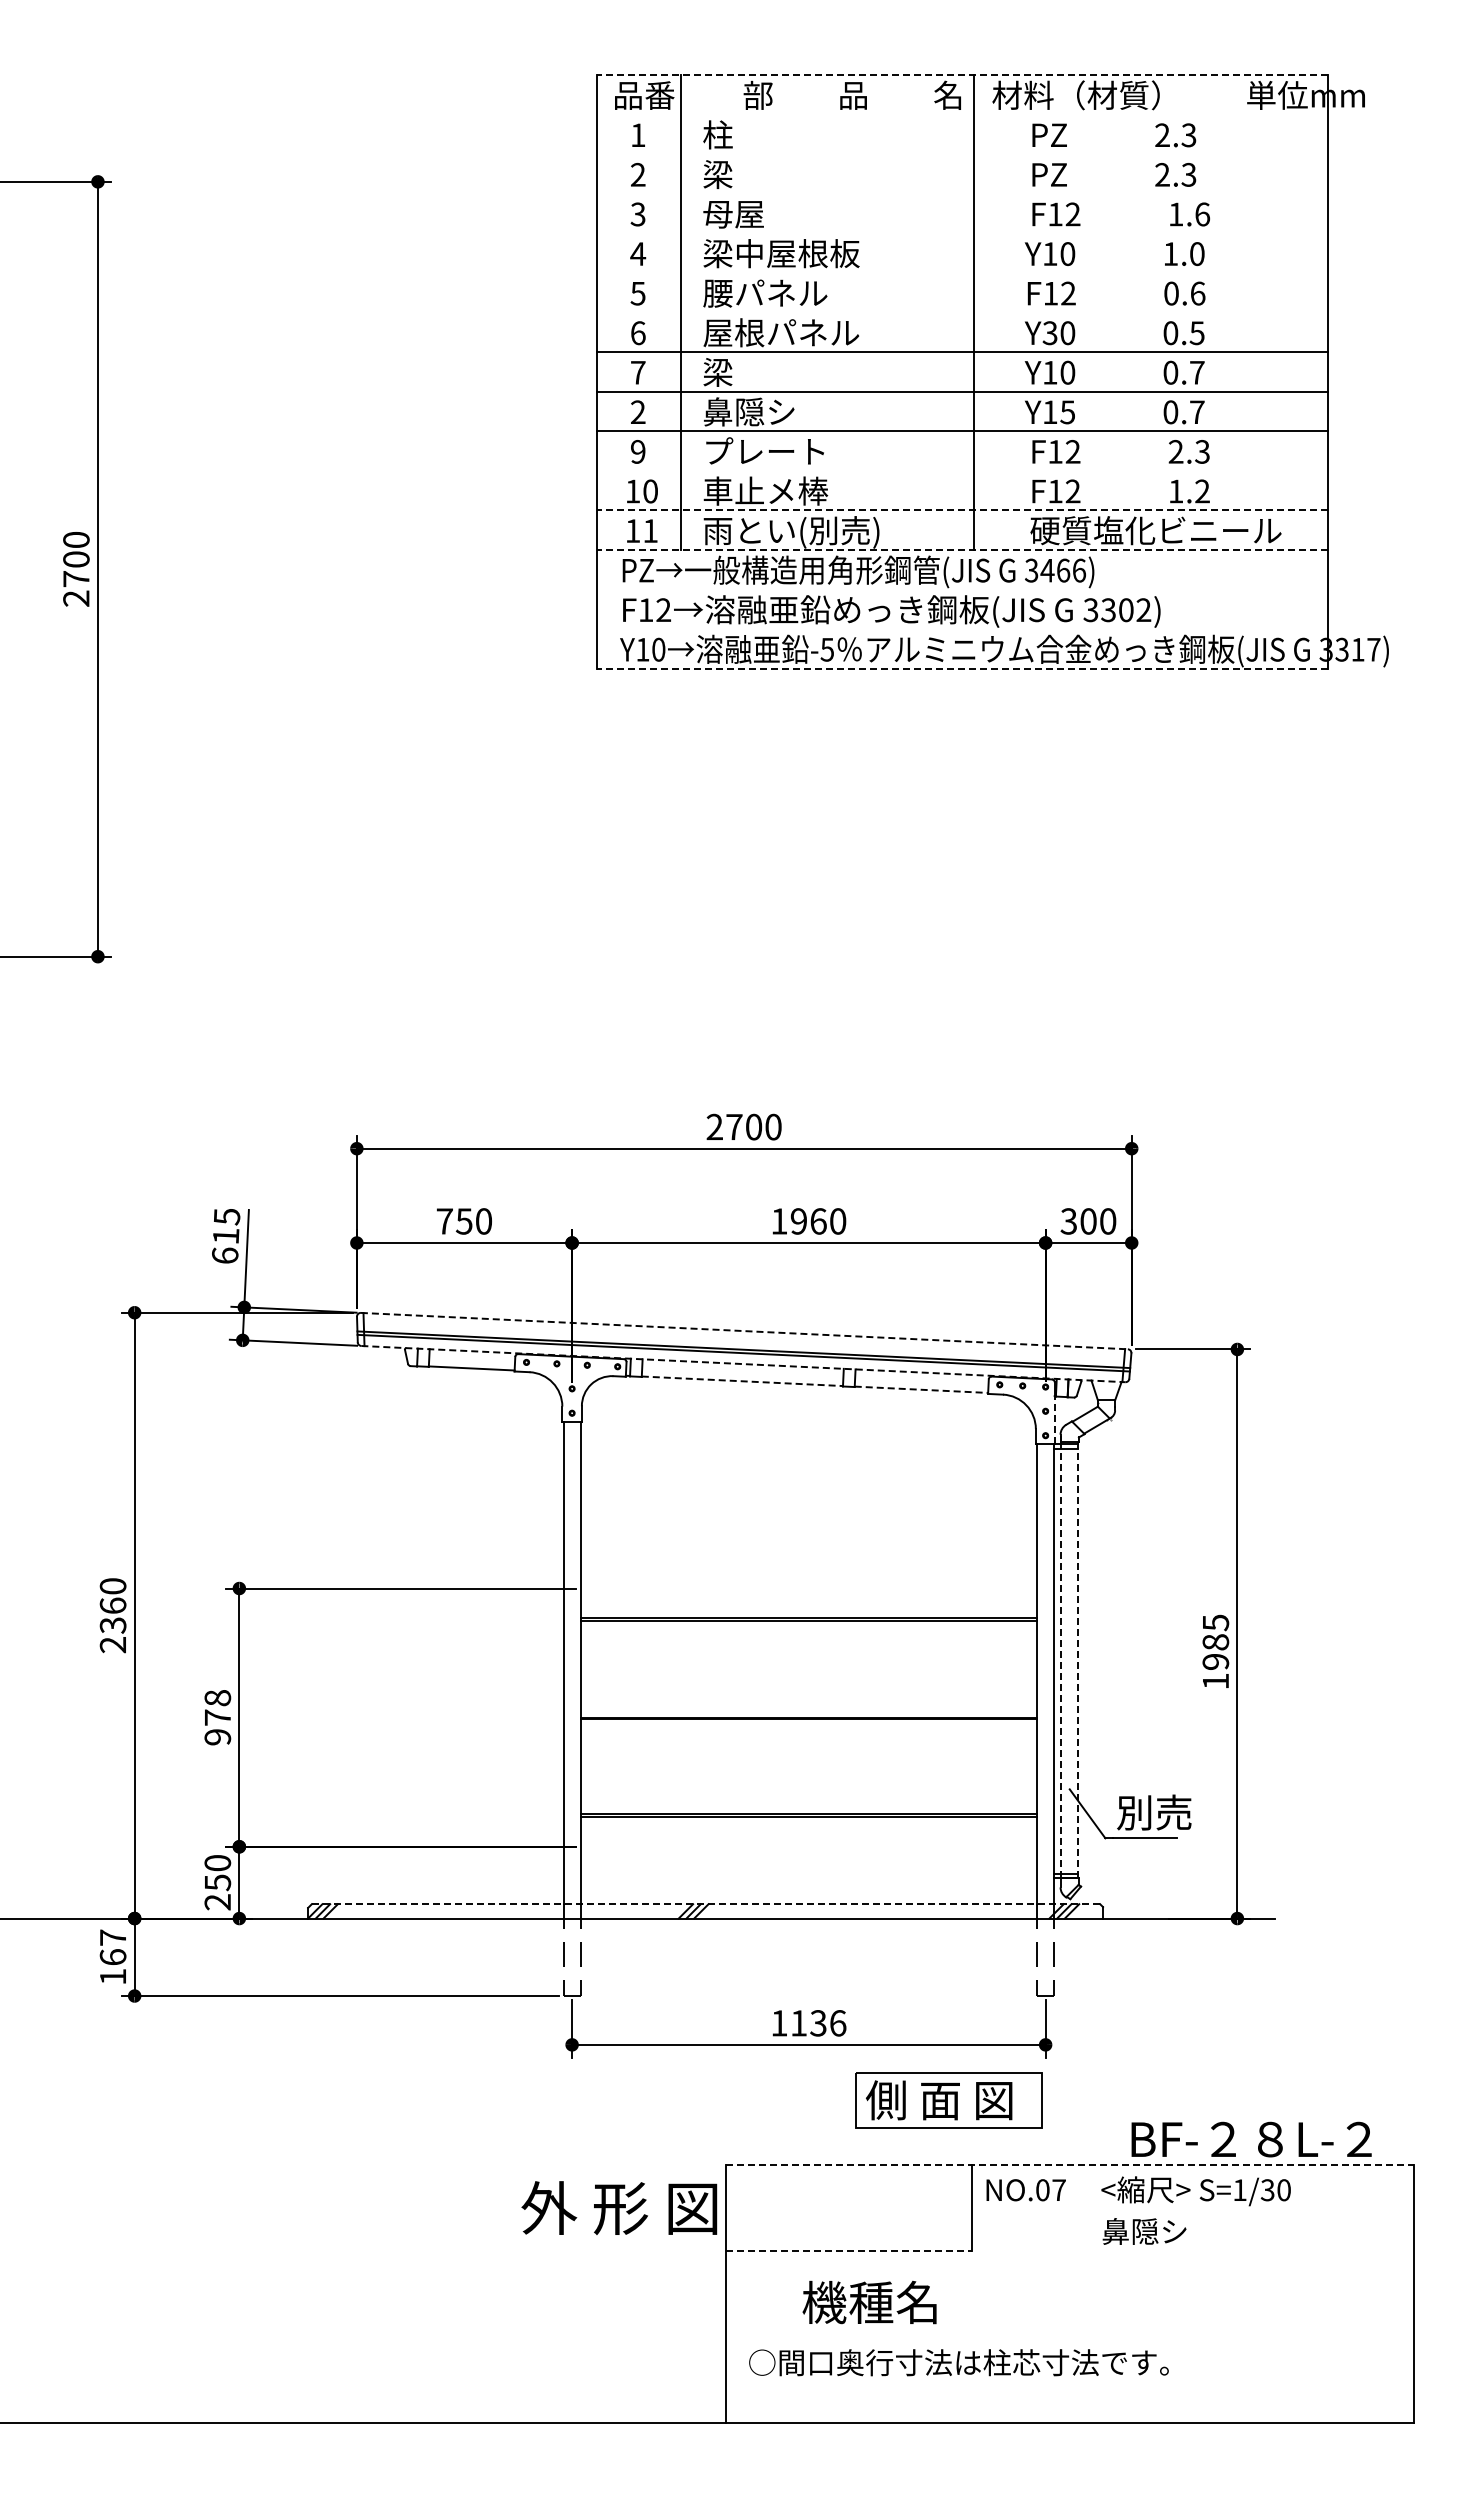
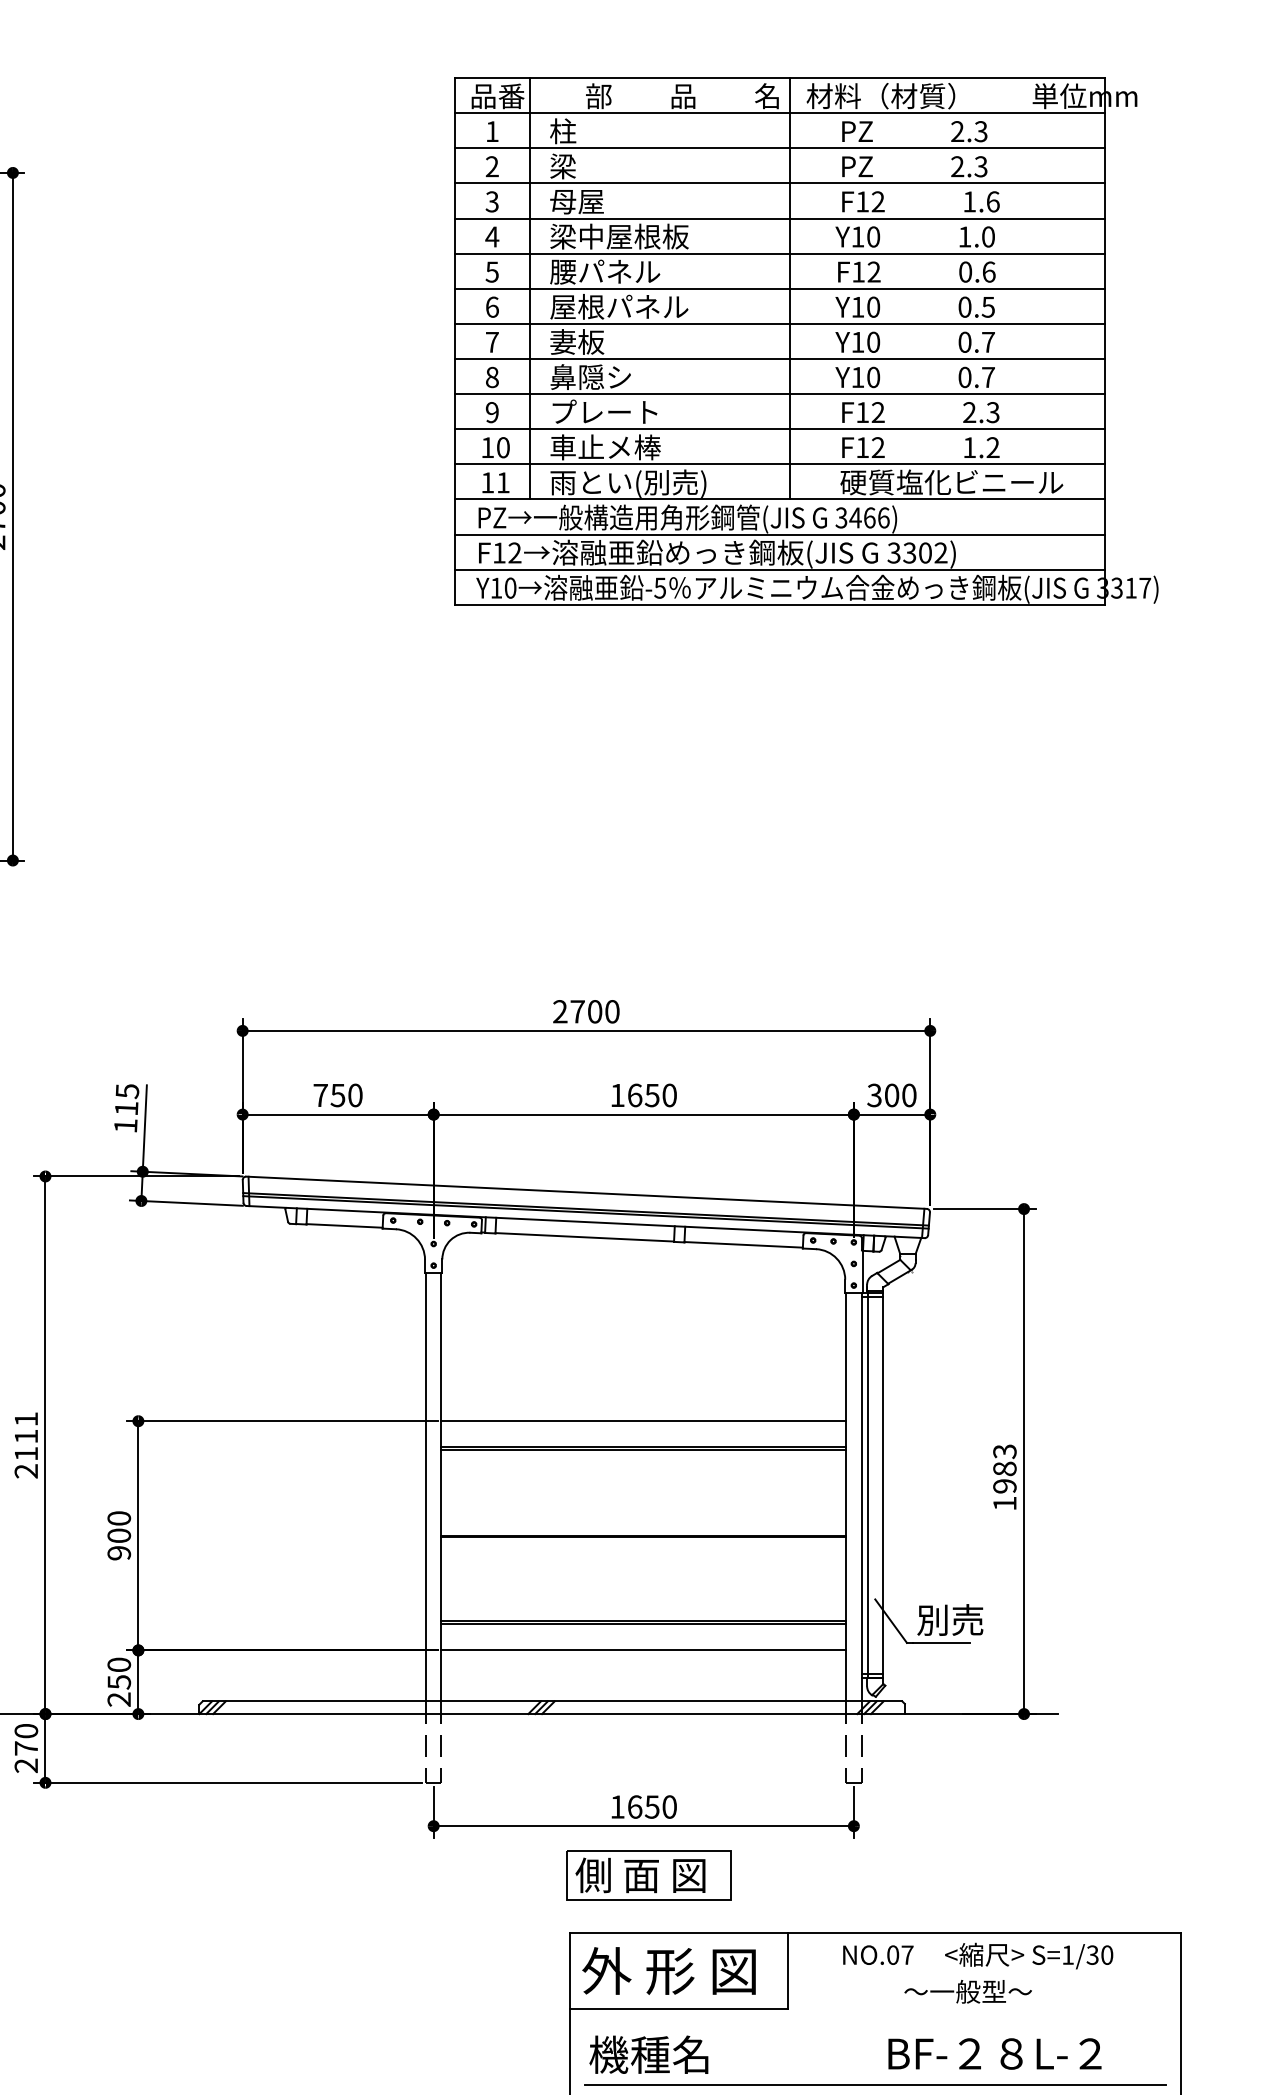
line: (962, 74) -> (780, 77), dashed -> solid
line: (962, 114) -> (780, 113), added
line: (962, 154) -> (780, 148), added
line: (962, 193) -> (780, 183), added
line: (962, 233) -> (780, 218), added
line: (962, 272) -> (780, 253), added
line: (962, 312) -> (780, 288), added
text: (1049, 333) -> (857, 307), Y30 -> Y10
text: (733, 371) -> (576, 341), 梁 -> 妻板
text: (638, 412) -> (492, 377), 2 -> 8
text: (1067, 412) -> (873, 377), Y15 -> Y10
line: (962, 470) -> (780, 429), added
line: (962, 510) -> (780, 464), dashed -> solid
line: (962, 549) -> (780, 499), dashed -> solid
line: (962, 589) -> (780, 534), added
line: (962, 628) -> (780, 569), added
line: (962, 668) -> (780, 604), dashed -> solid
text: (808, 1221) -> (643, 1095), 1960 -> 1650
text: (225, 1255) -> (126, 1125), 615 -> 115
line: (744, 1331) -> (586, 1193), dashed -> solid
line: (743, 1364) -> (585, 1222), dashed -> solid
line: (742, 1381) -> (584, 1237), dashed -> solid
line: (921, 1389) -> (743, 1244), dashed -> solid
line: (1055, 1419) -> (862, 1271), dashed -> solid
line: (808, 1588) -> (643, 1421), added
text: (112, 1605) -> (25, 1436), 2360 -> 2111
text: (1215, 1622) -> (1004, 1451), 1985 -> 1983
line: (1061, 1659) -> (867, 1484), dashed -> solid
line: (1078, 1659) -> (883, 1484), dashed -> solid
text: (217, 1707) -> (118, 1526), 978 -> 900
line: (808, 1846) -> (643, 1650), added
line: (706, 1904) -> (552, 1701), dashed -> solid
text: (112, 1956) -> (25, 1747), 167 -> 270
text: (818, 2023) -> (652, 1807), 1136 -> 1650
part: (948, 2100) -> (648, 1875), moved
text: (1251, 2139) -> (994, 2053), moved
line: (1070, 2164) -> (875, 1932), dashed -> solid
text: (1138, 2191) -> (978, 1956), moved
text: (619, 2207) -> (669, 1970), moved
text: (1174, 2231) -> (968, 1991), 鼻隠シ -> ～一般型～
line: (849, 2250) -> (679, 2008), dashed -> solid
text: (869, 2302) -> (648, 2054), moved
line: (1069, 2336) -> (875, 2084), added

